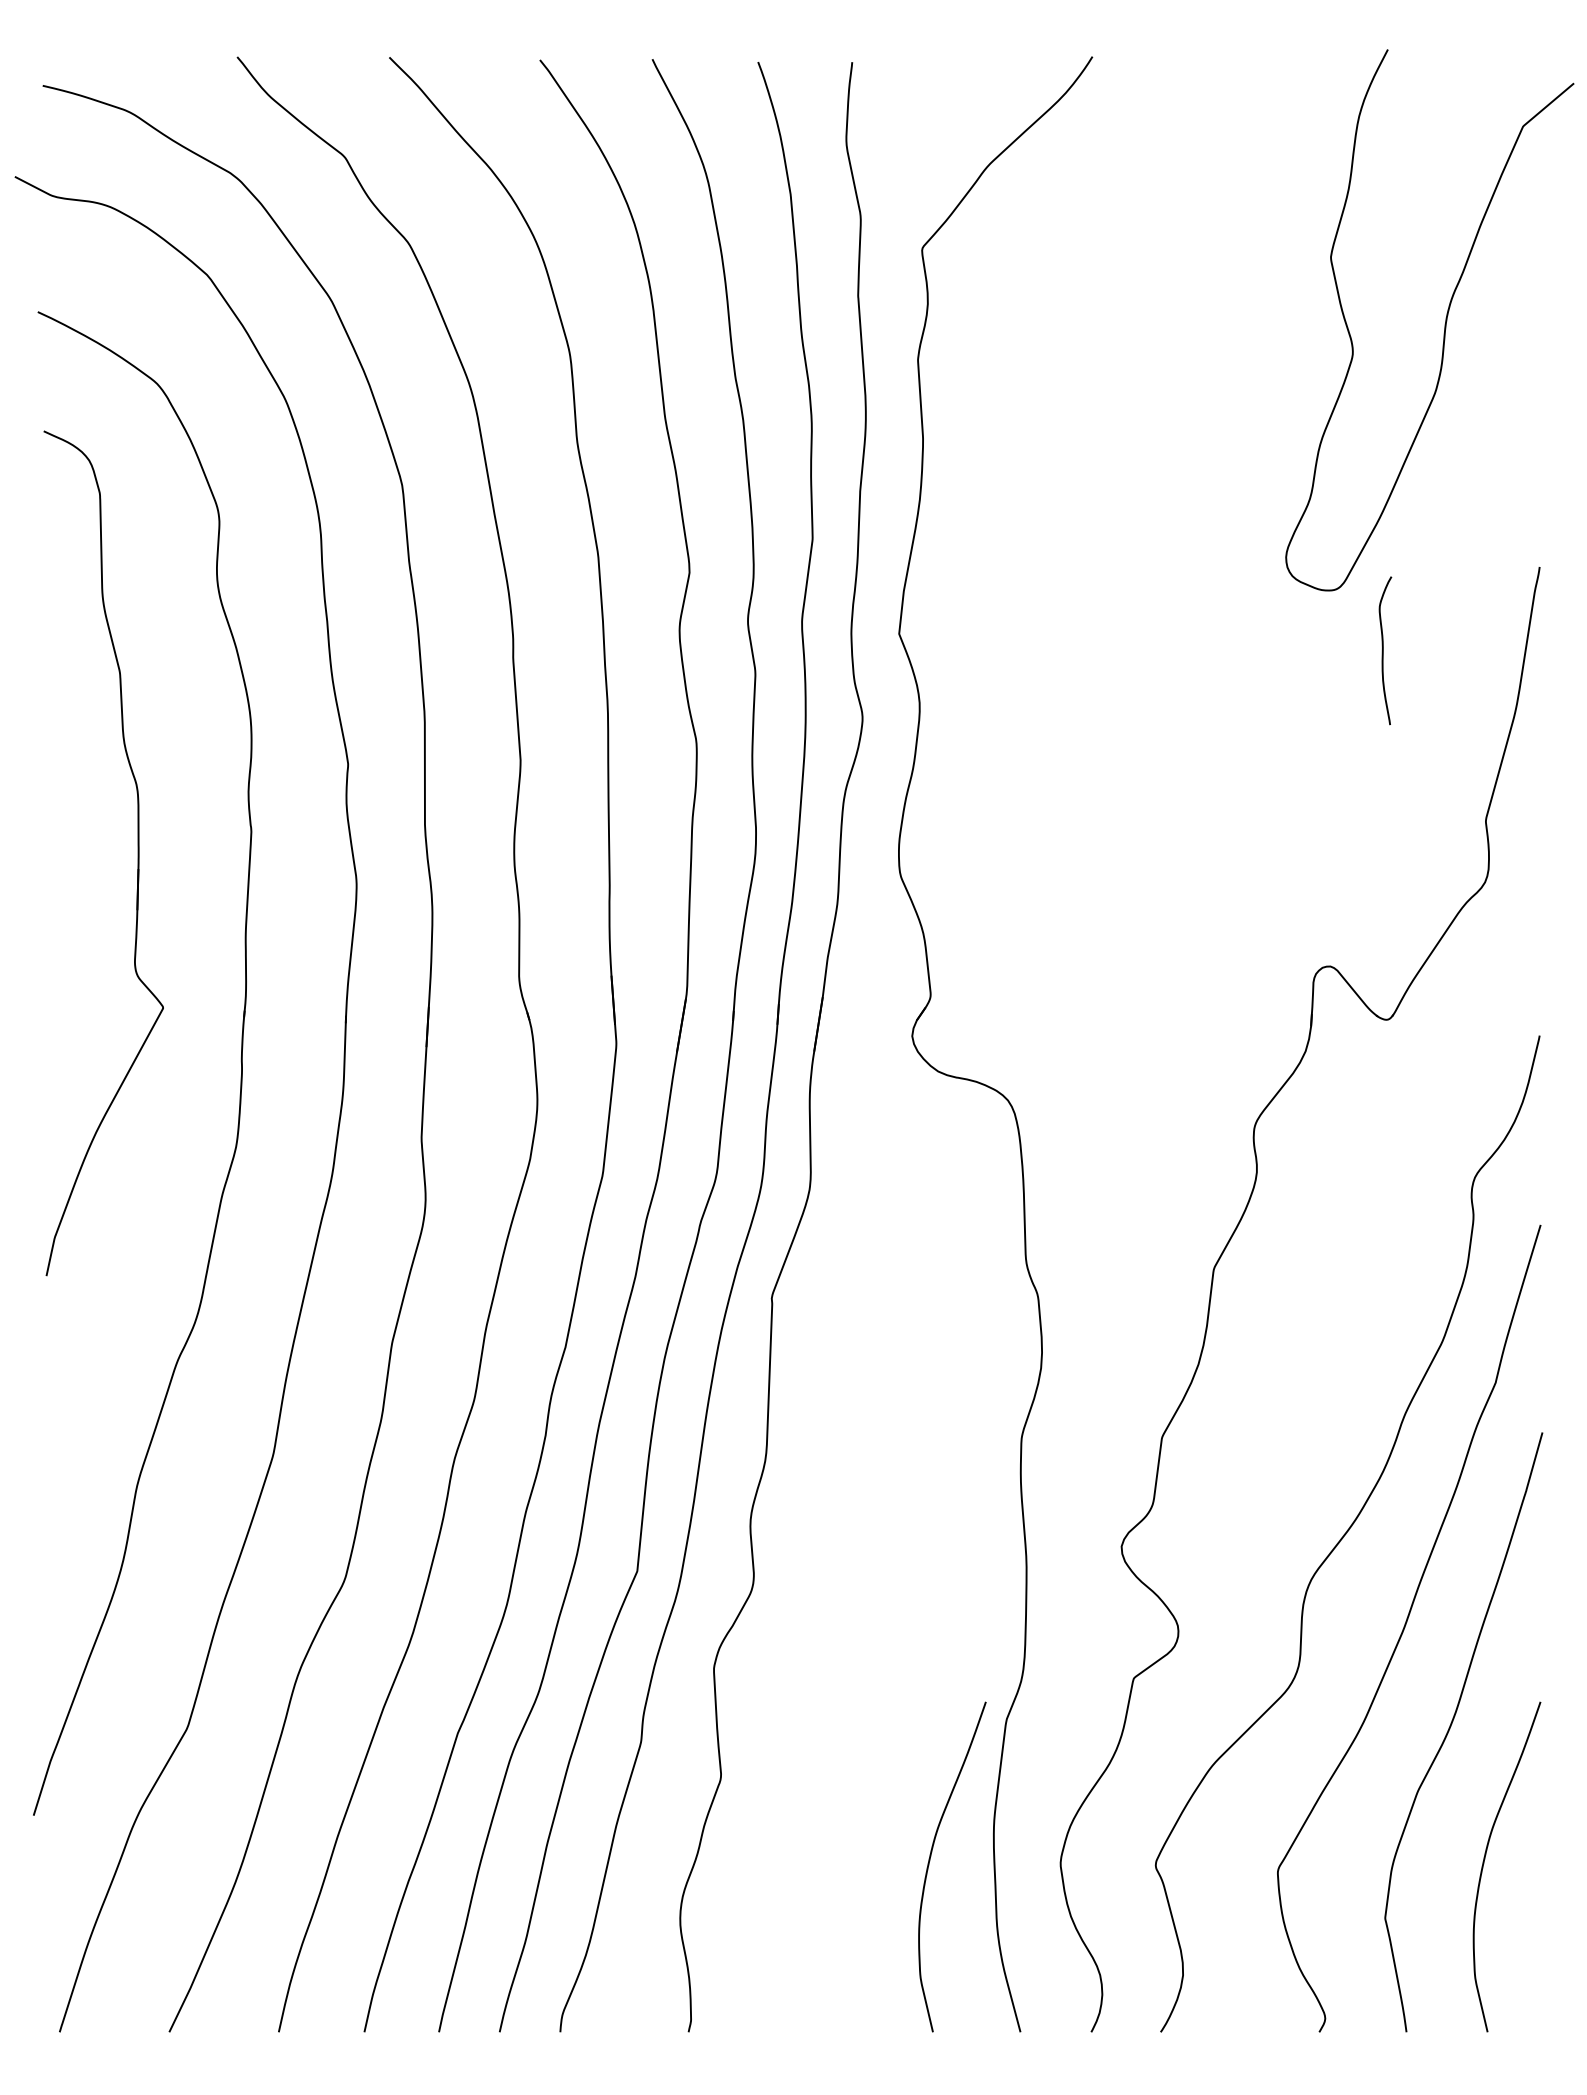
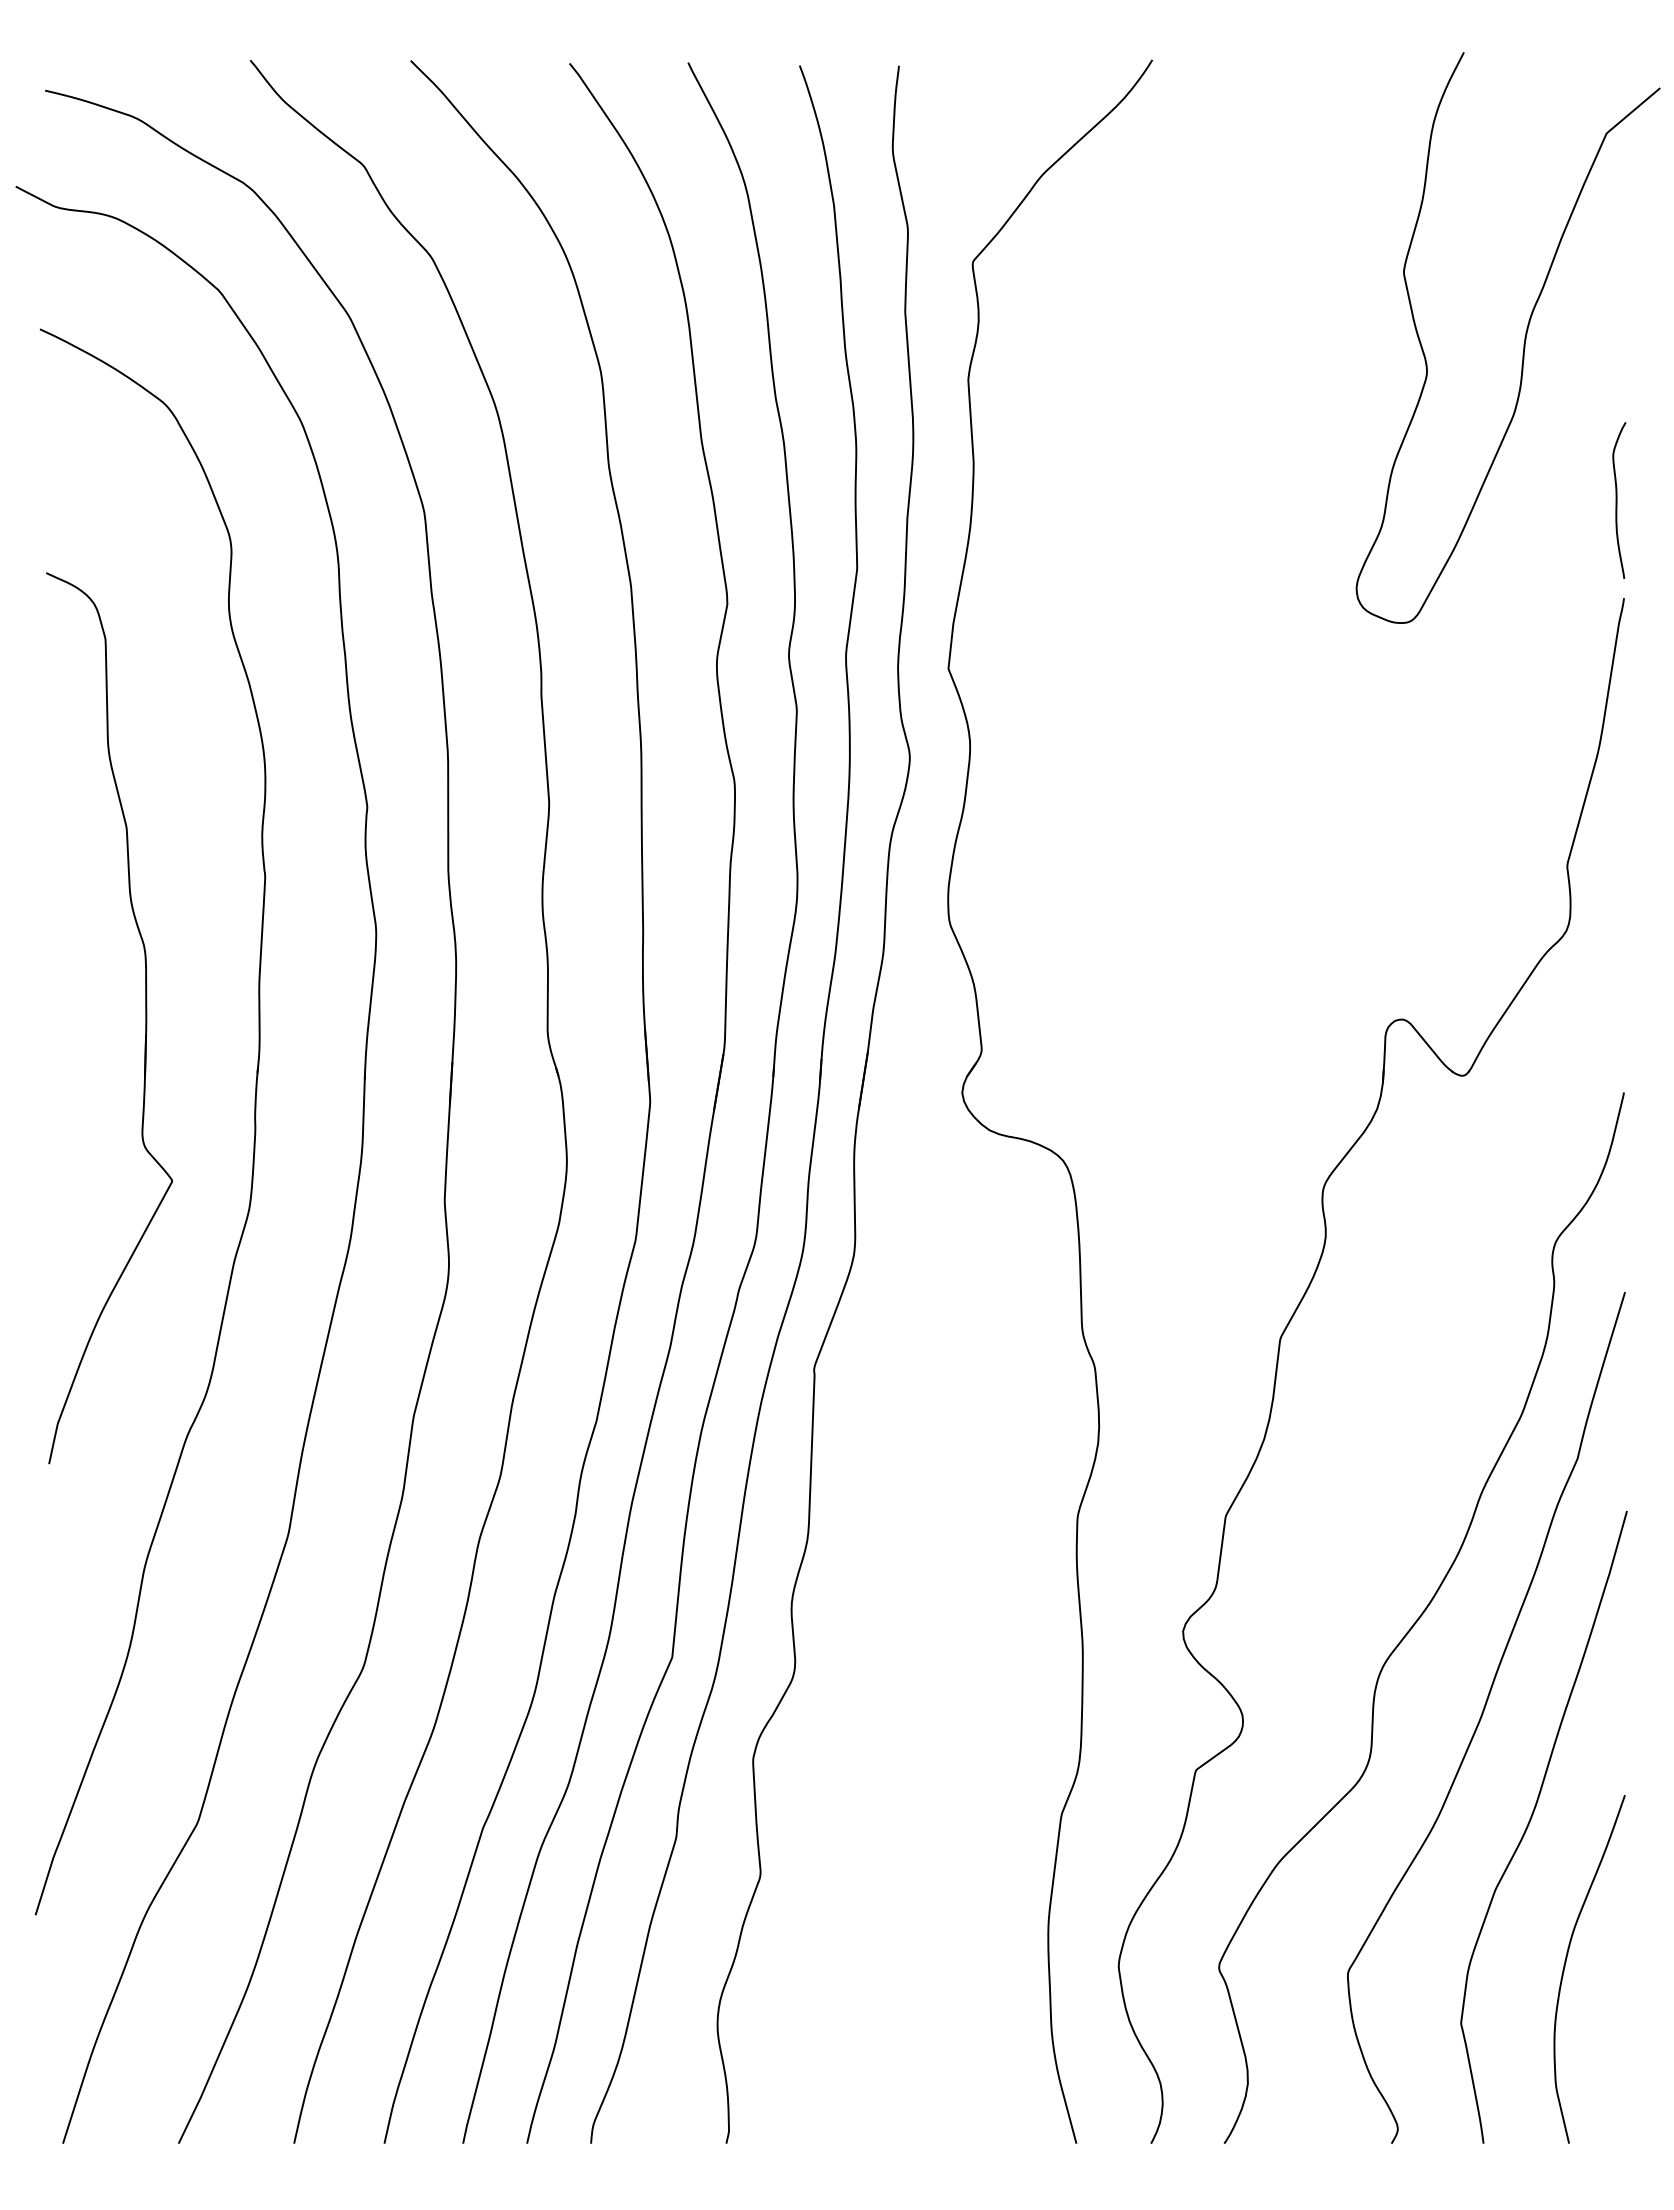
curve: (1383, 650) -> (1617, 500), moved
part: (137, 853) -> (145, 1018), moved
curve: (930, 1860) -> (981, 1962), removed

